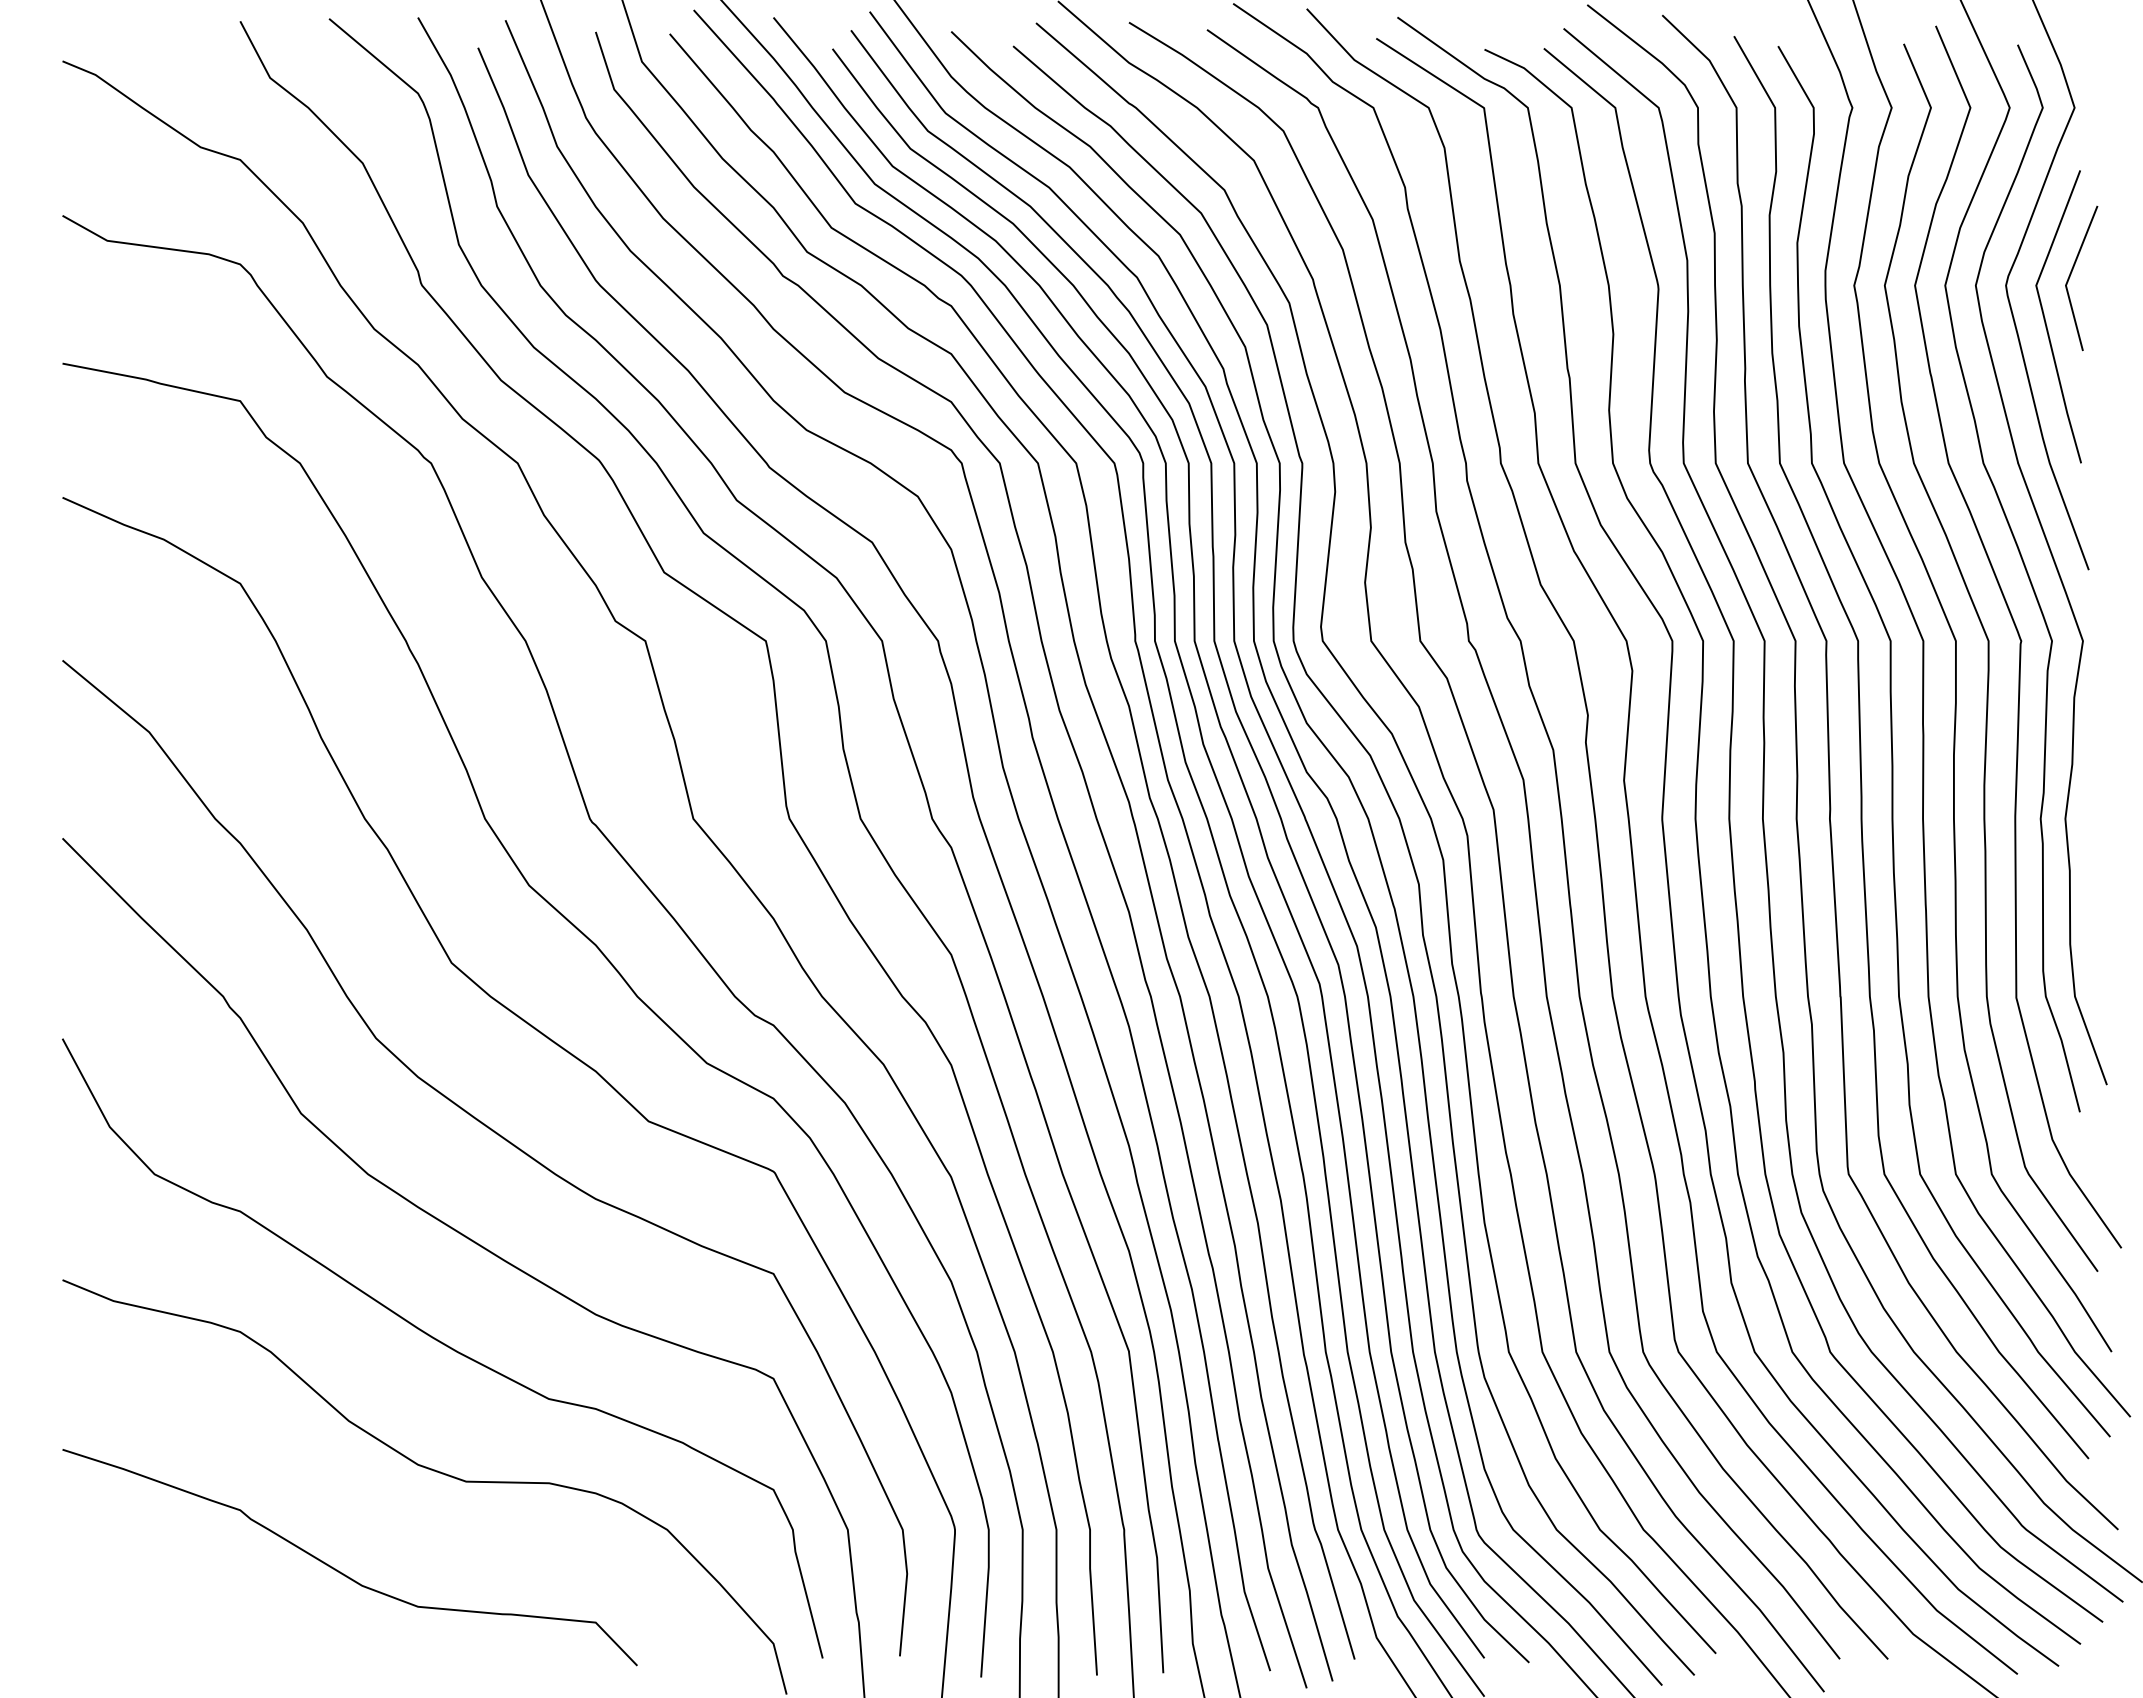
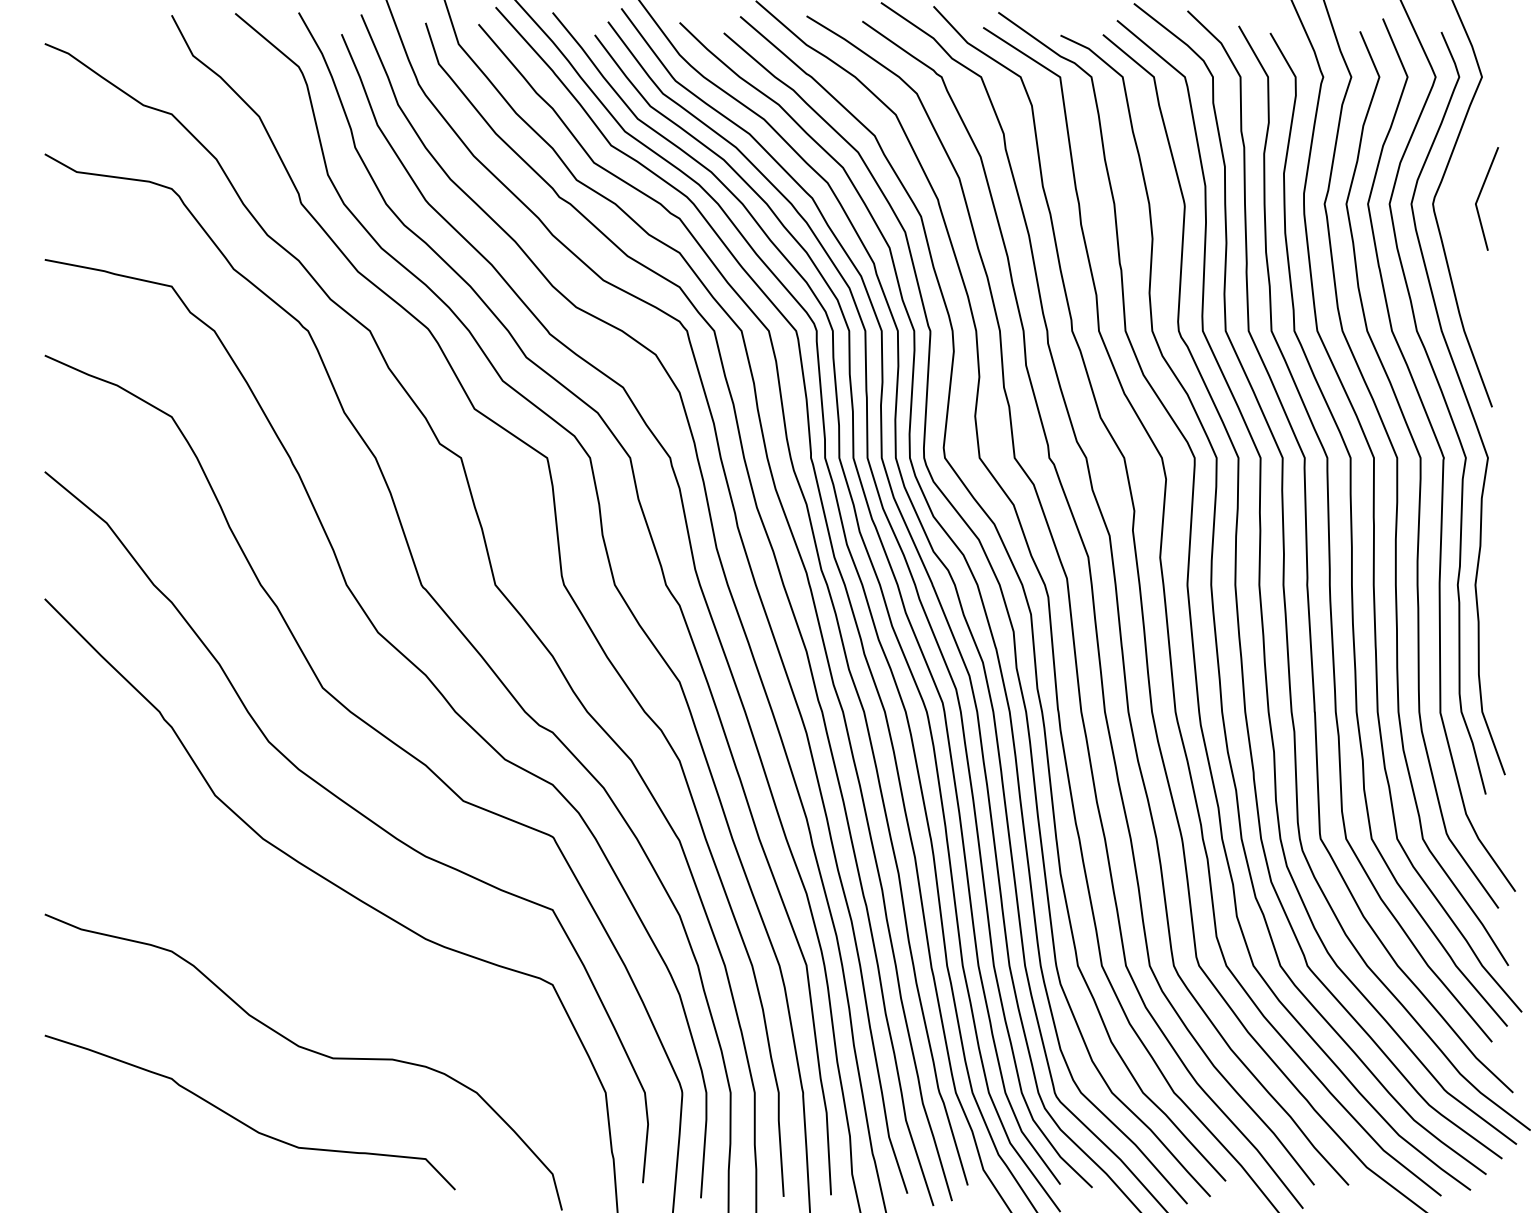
curve: (2046, 321) -> (1461, 229), removed
curve: (444, 1345) -> (317, 961), removed

